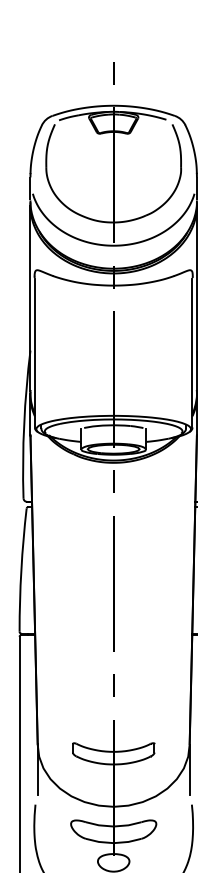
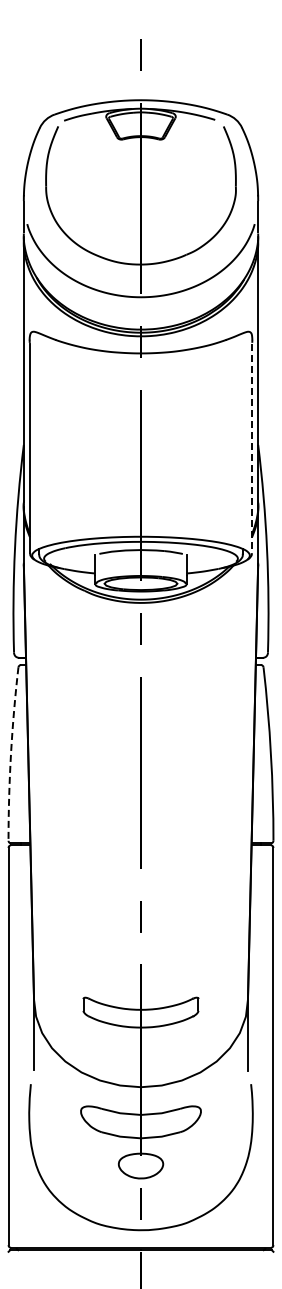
line: (192, 353) -> (251, 448), solid -> dashed
arc: (21, 569) -> (11, 753), solid -> dashed

